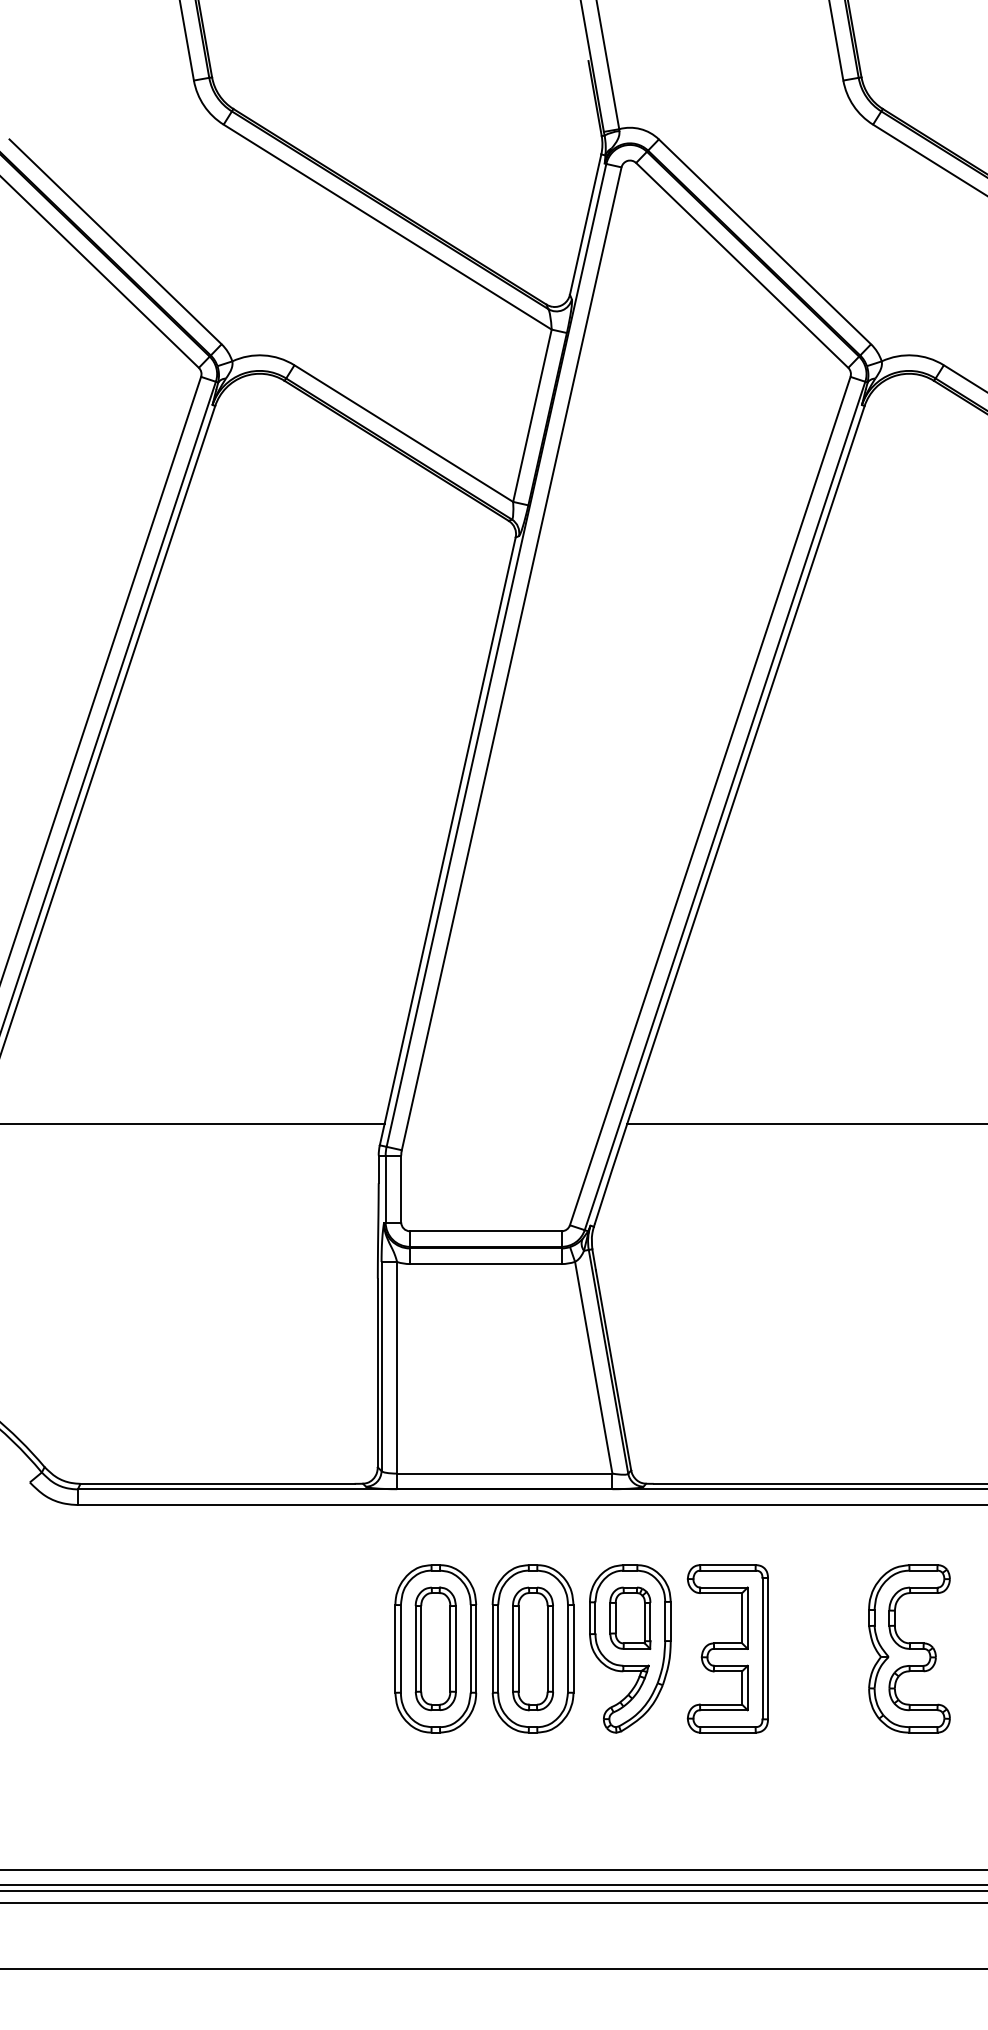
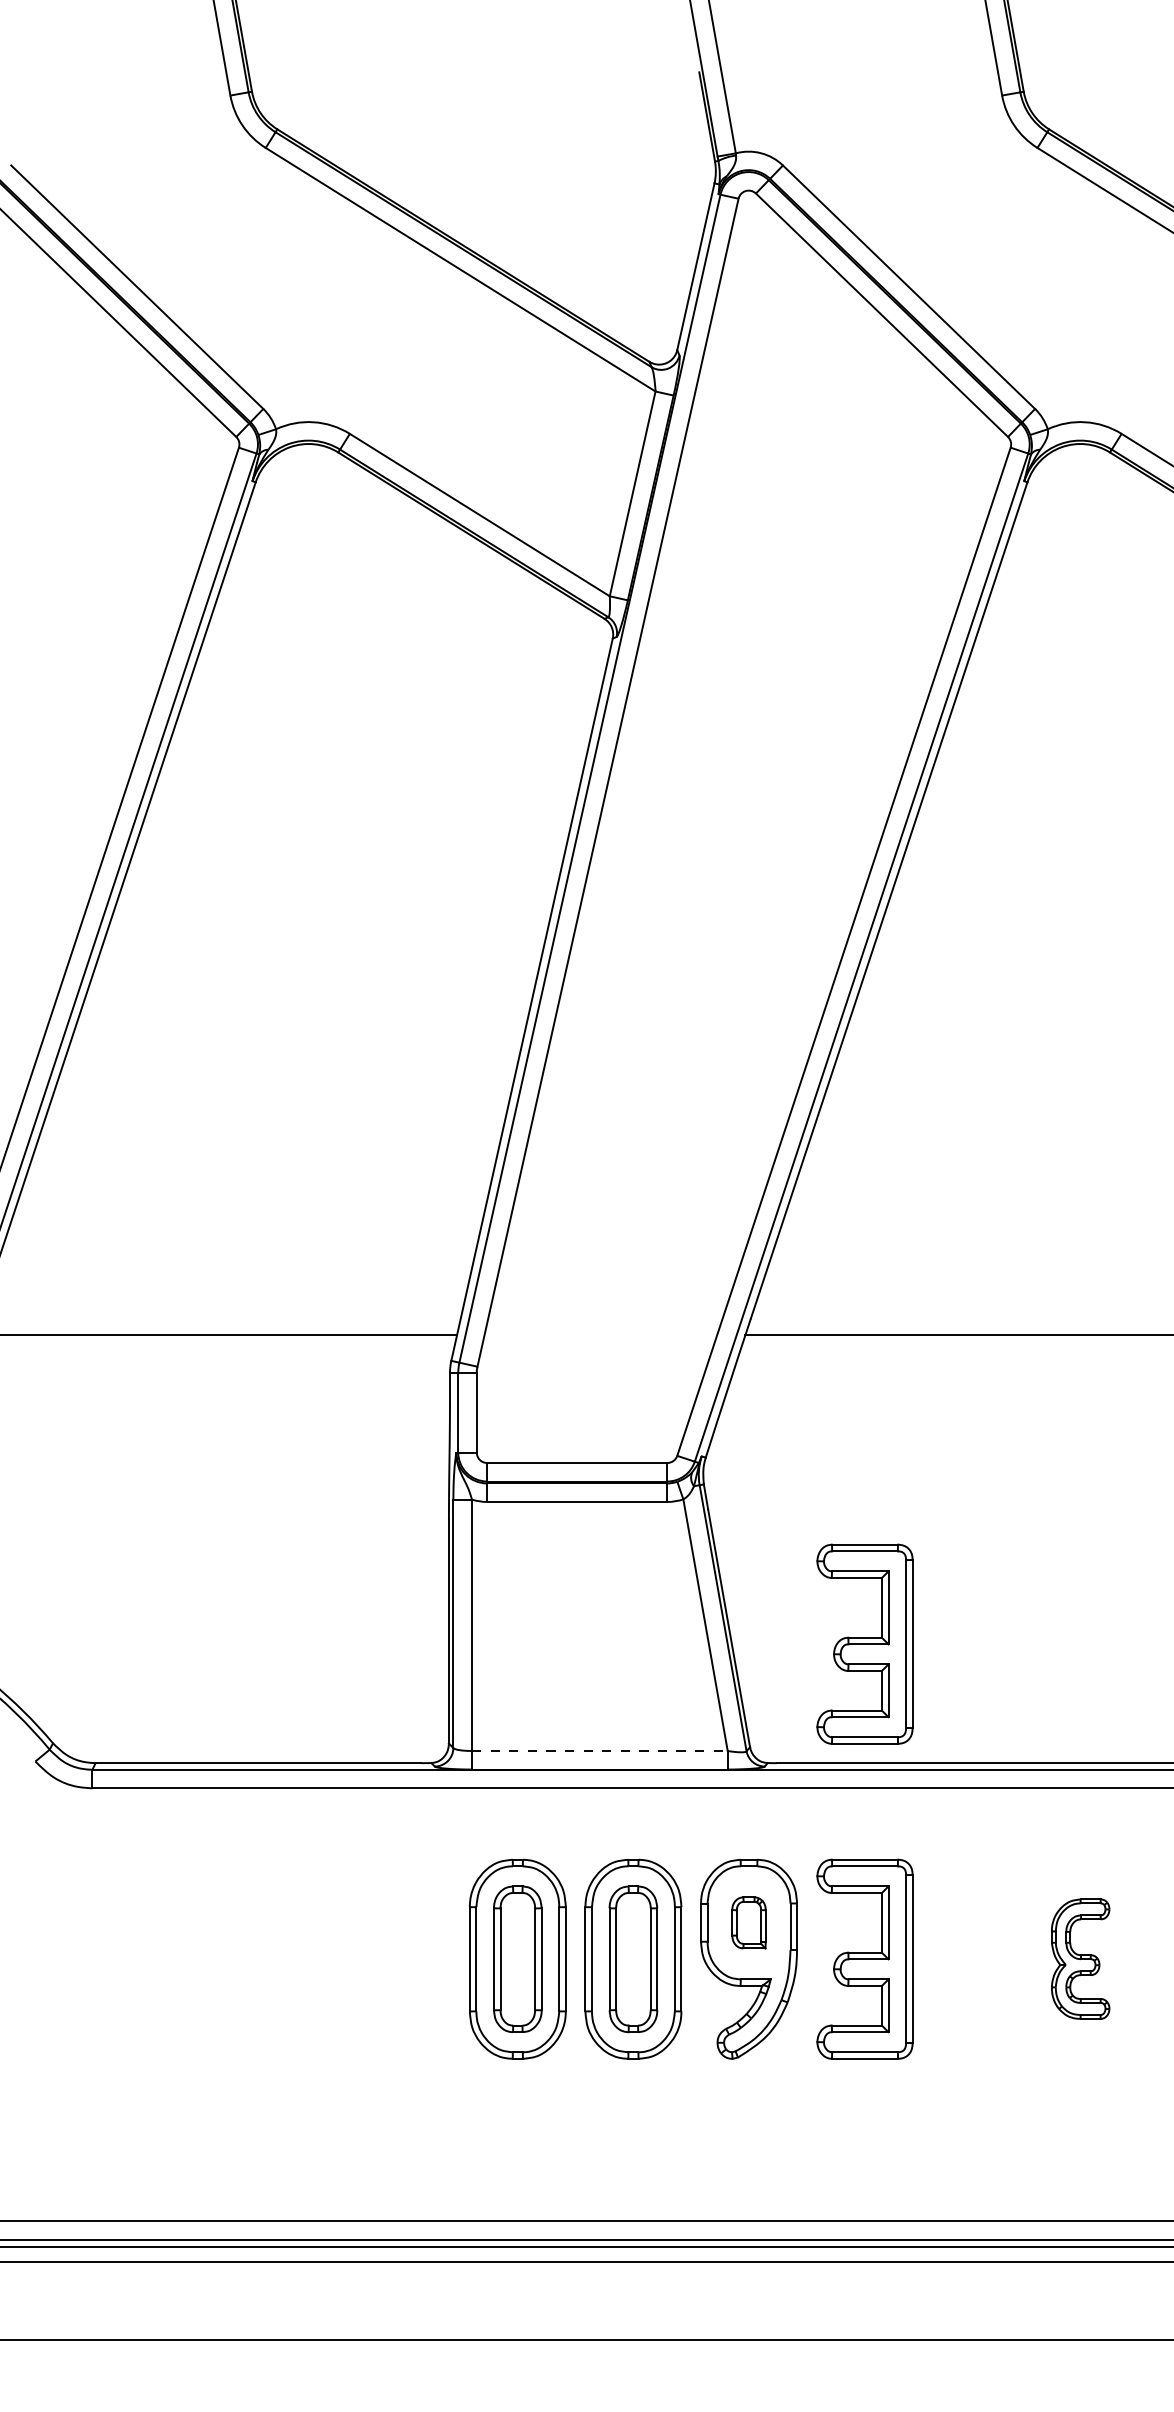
part: (727, 1383) -> (864, 1643), added
line: (504, 1474) -> (599, 1751), solid -> dashed
part: (629, 1617) -> (748, 1922), size x0.7
part: (909, 1648) -> (1080, 1958), size x0.6

